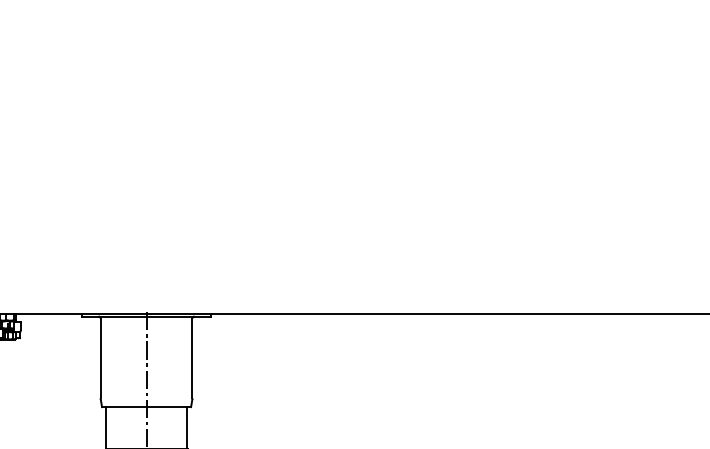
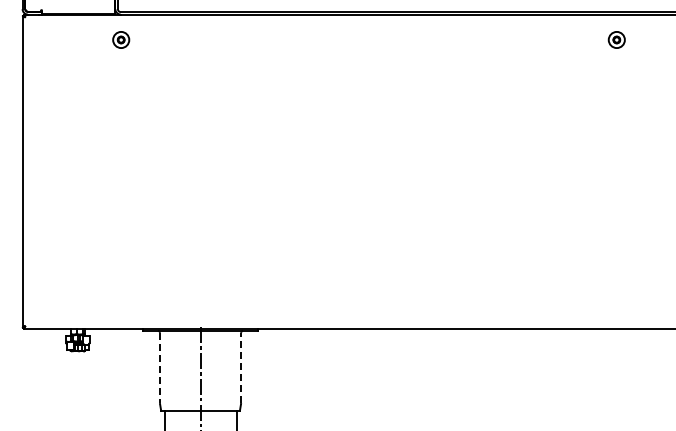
line: (192, 357) -> (241, 367), solid -> dashed
line: (101, 359) -> (160, 368), solid -> dashed

